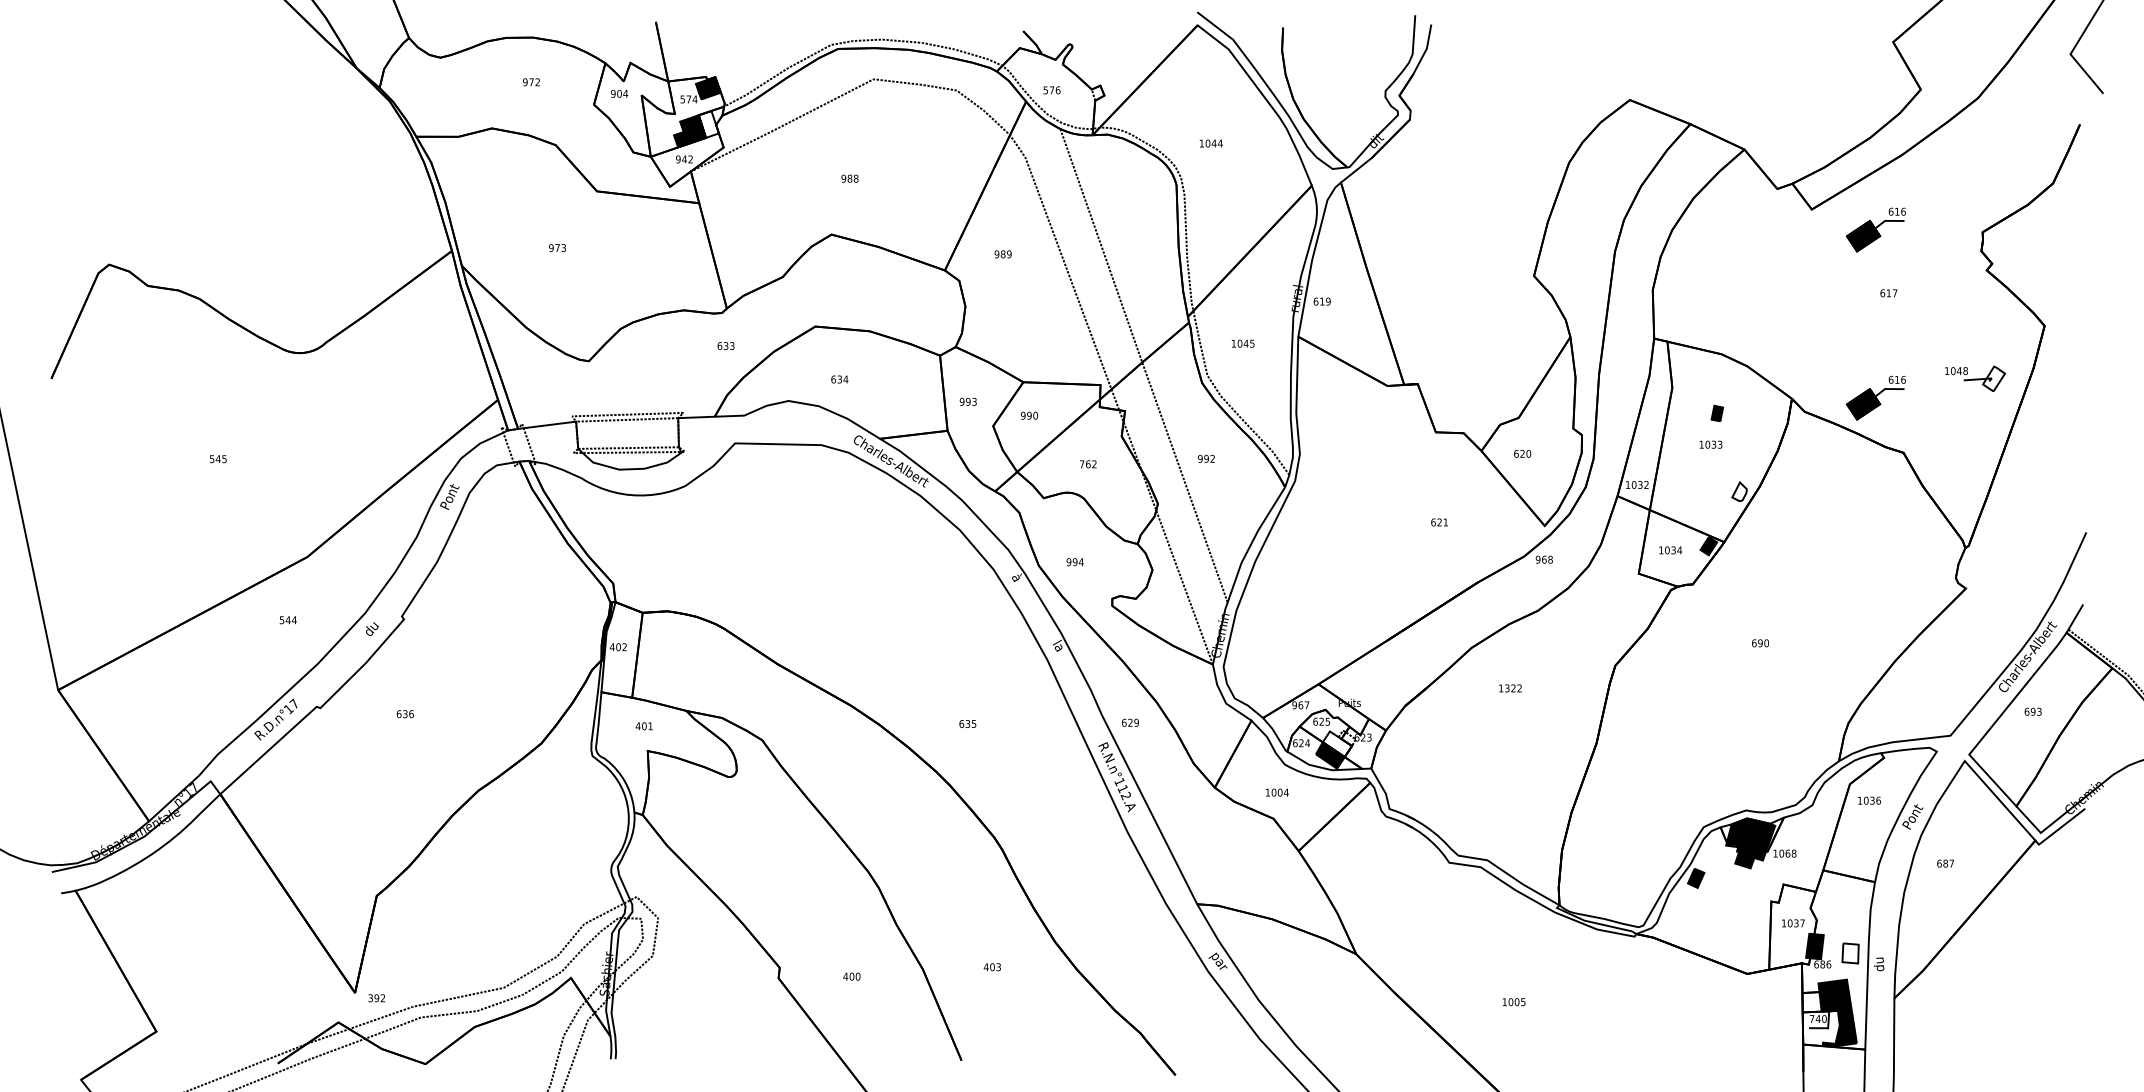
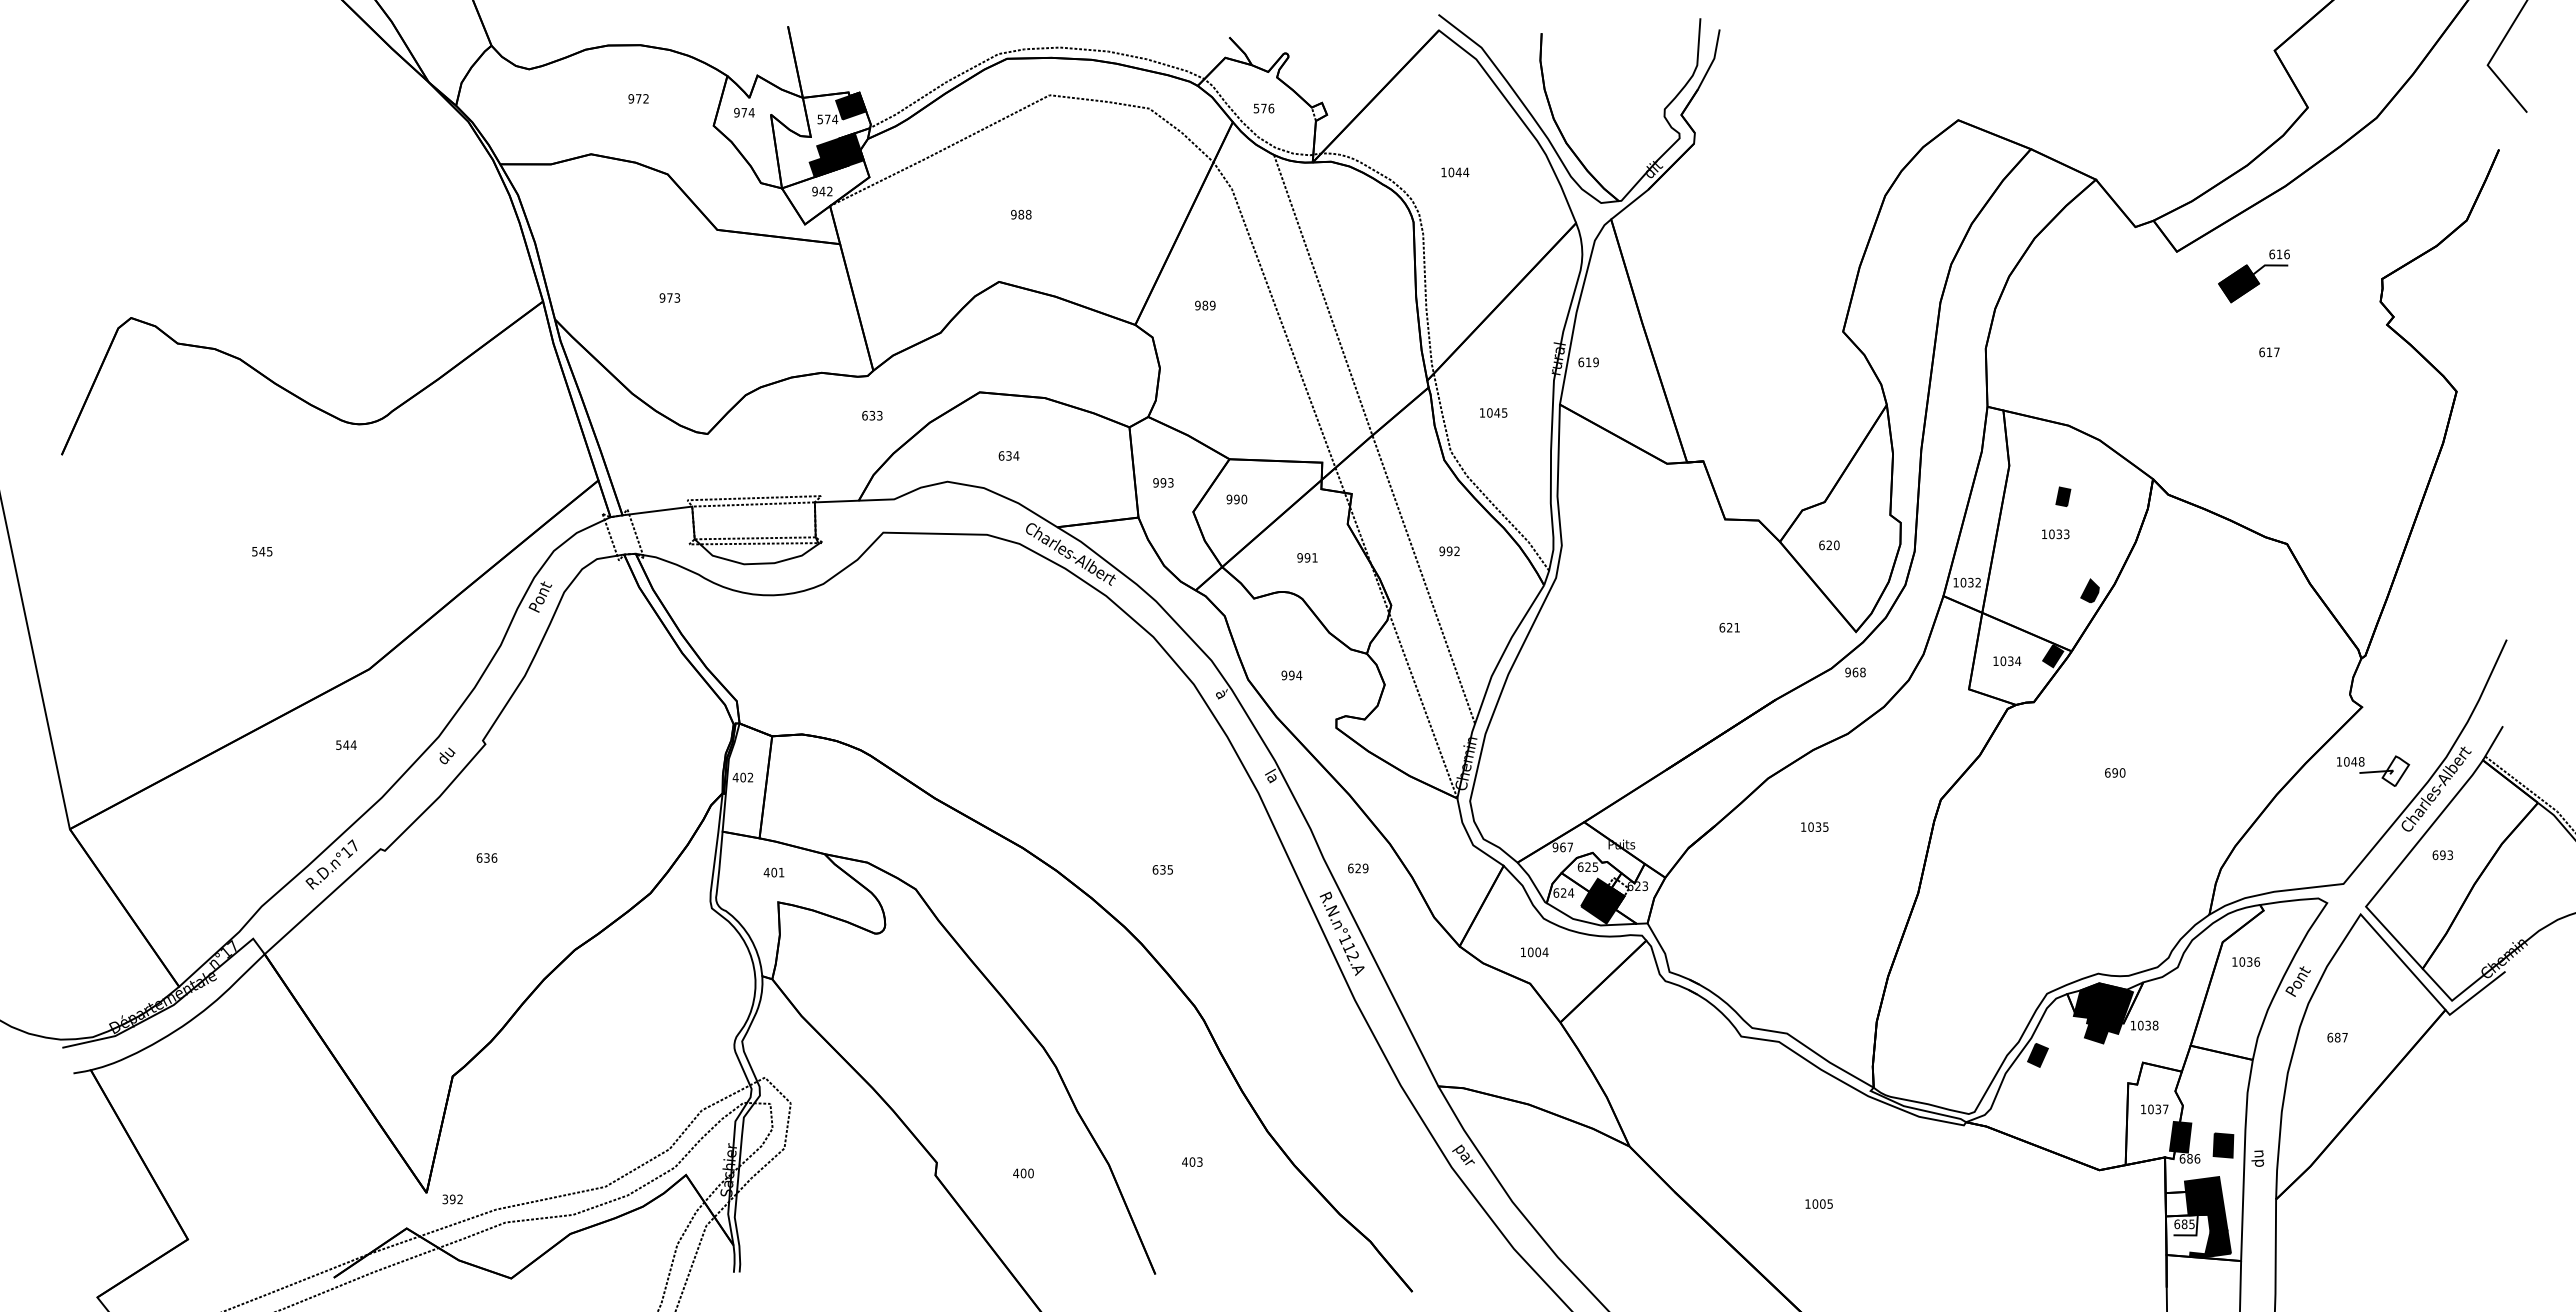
text: (619, 93) -> (744, 112), 904 -> 974
fill: (708, 124) -> (851, 149), added
part: (1975, 378) -> (2373, 770), moved
part: (1875, 398) -> (2253, 478), removed
text: (1088, 464) -> (1307, 557), 762 -> 991
fill: (1739, 491) -> (2089, 590), added
text: (1513, 687) -> (1818, 826), 1322 -> 1035
fill: (1337, 743) -> (1606, 893), added
text: (1788, 853) -> (2148, 1025), 1068 -> 1038
fill: (1850, 953) -> (2223, 1145), added
text: (1818, 1019) -> (2184, 1224), 740 -> 685

